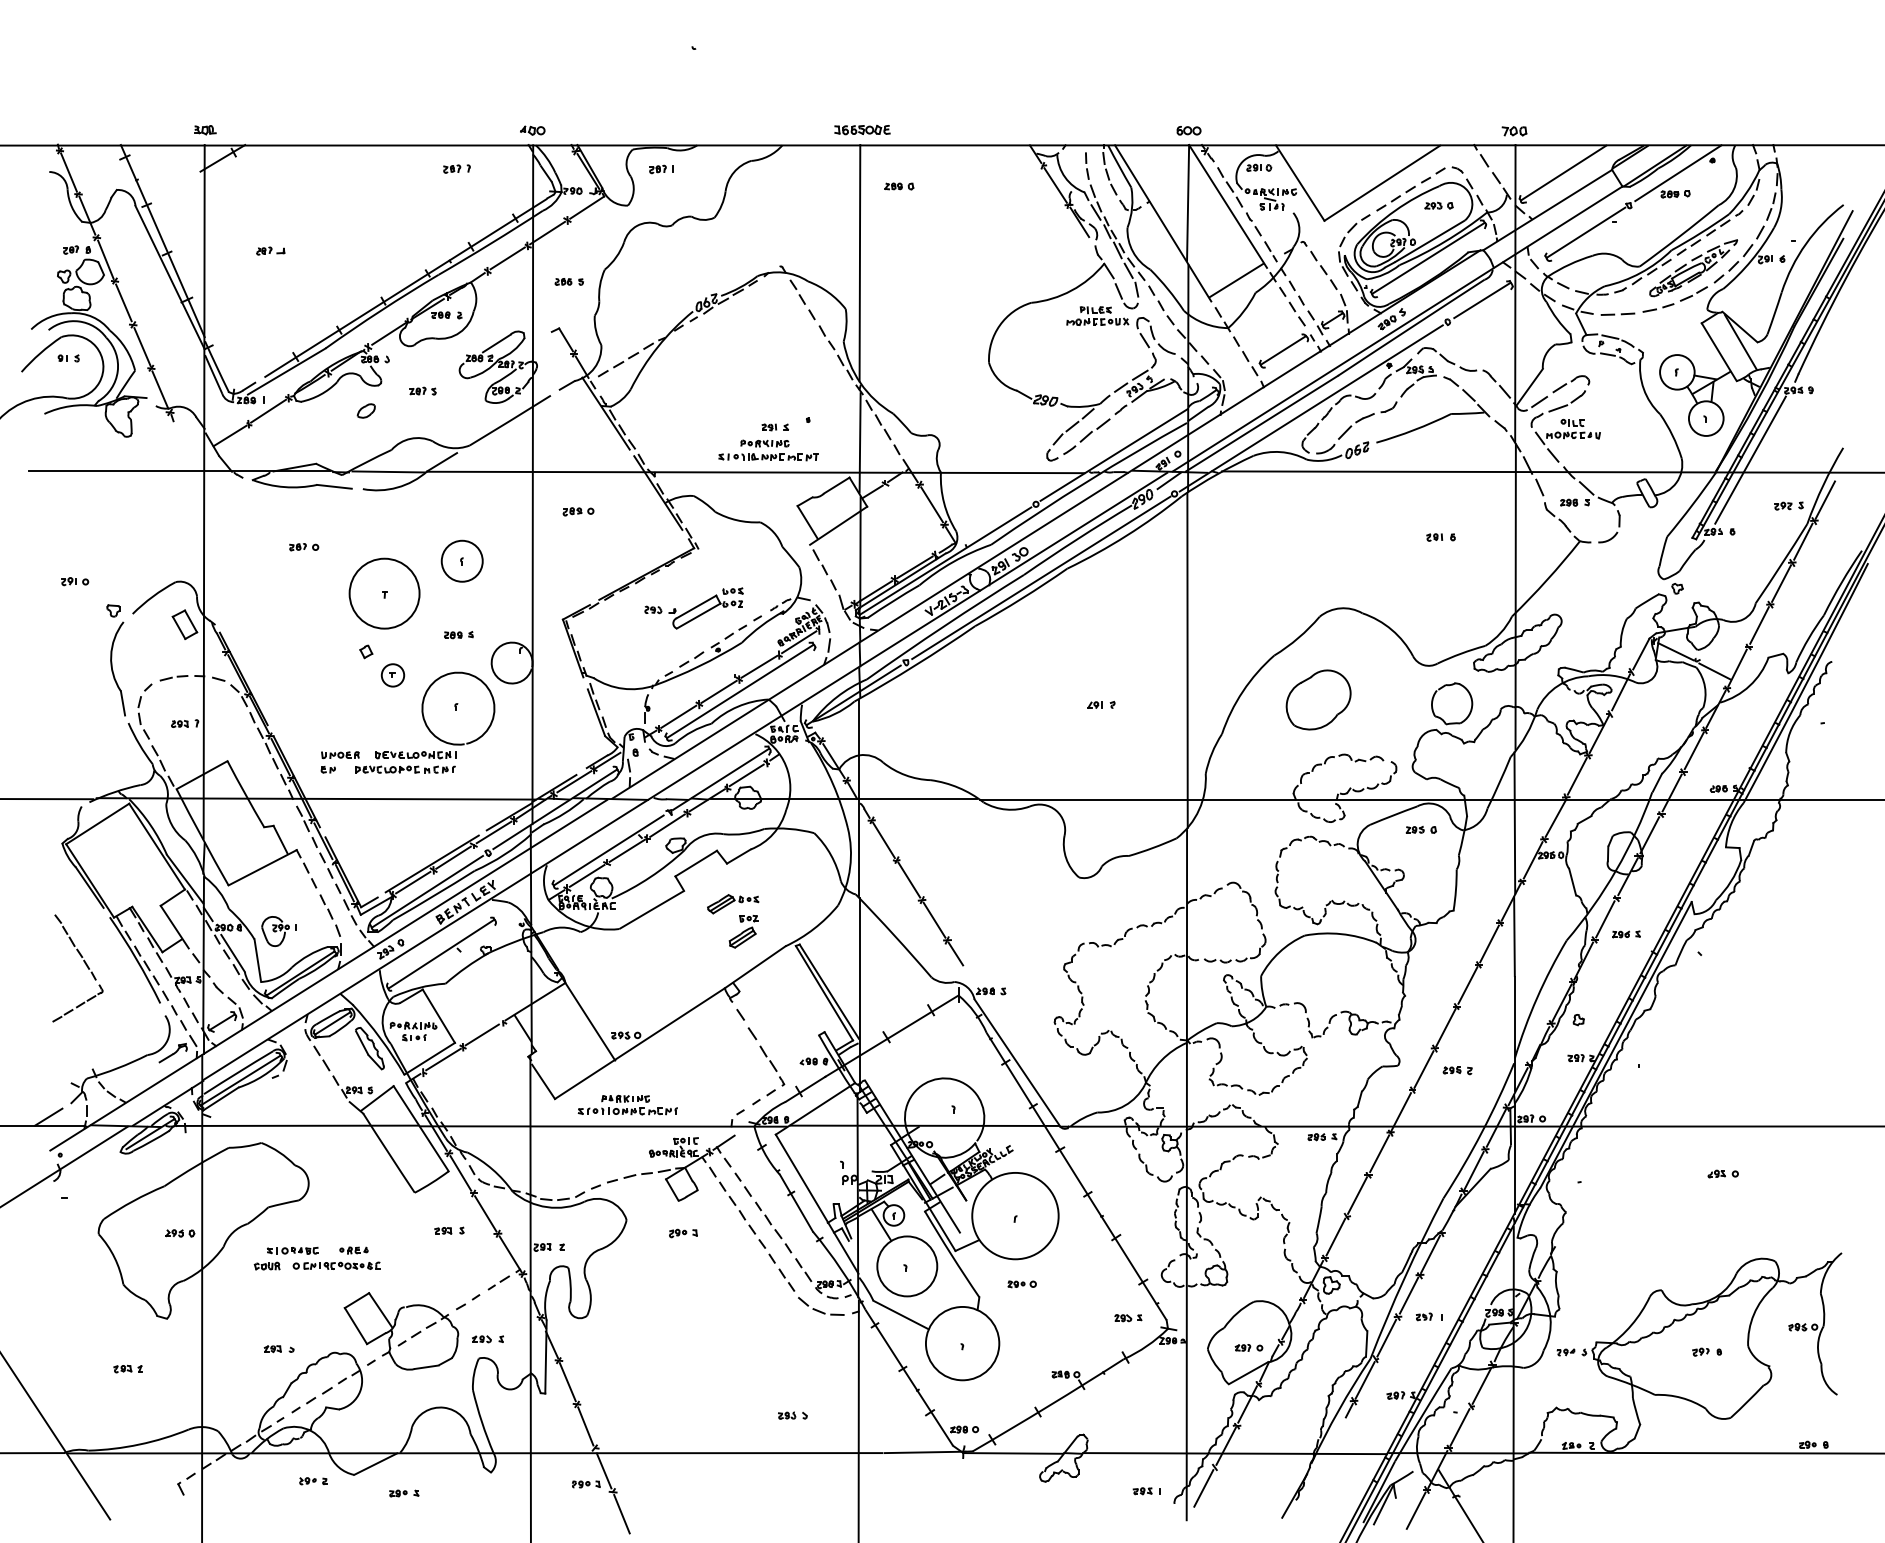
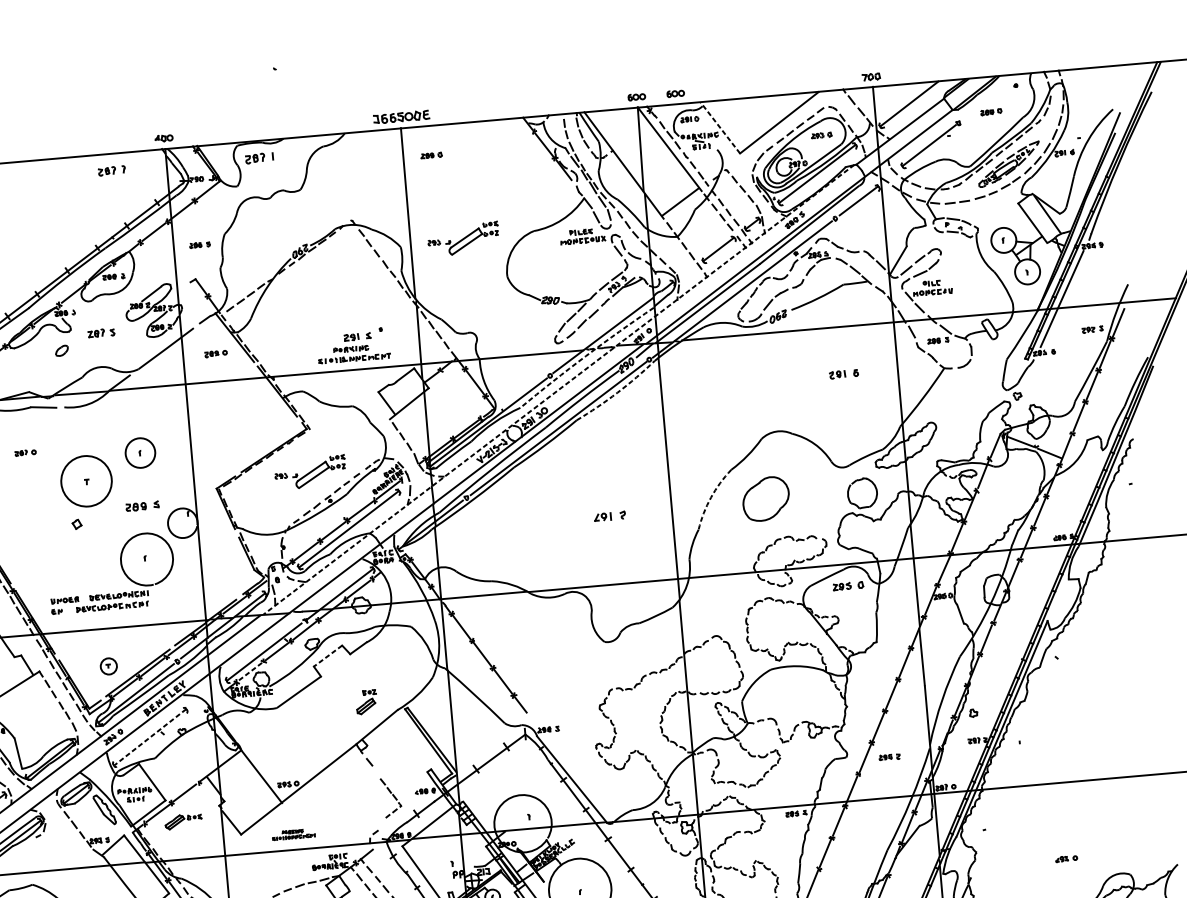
part: (862, 129) -> (401, 116), size x1.4
part: (1242, 130) -> (675, 93), added
part: (456, 168) -> (111, 170), size x1.4
part: (661, 169) -> (259, 158), size x1.6
line: (1678, 173) -> (992, 97), removed
line: (1300, 183) -> (720, 128), solid -> dashed
part: (932, 305) -> (463, 239), added
part: (422, 390) -> (101, 332), size x1.4
part: (774, 427) -> (356, 337), size x1.4
arc: (1087, 481) -> (585, 356), solid -> dashed
part: (578, 511) -> (216, 353), moved
line: (1046, 524) -> (559, 389), solid -> dashed
arc: (1126, 535) -> (617, 392), solid -> dashed
part: (1440, 537) -> (843, 374), size x1.4
part: (458, 635) -> (142, 506), size x1.6
part: (392, 675) -> (108, 666), moved
arc: (1242, 691) -> (710, 497), solid -> dashed
part: (1101, 704) -> (609, 515), size x1.6
part: (1420, 829) -> (847, 585), size x1.4
line: (695, 863) -> (327, 656), solid -> dashed
line: (586, 876) -> (249, 672), solid -> dashed
part: (733, 904) -> (183, 821), moved
part: (278, 931) -> (31, 731), removed
part: (1626, 934) -> (1002, 648), removed
line: (441, 954) -> (150, 737), solid -> dashed
part: (766, 1066) -> (391, 797), size x0.7
part: (627, 1105) -> (293, 834), size x0.6
part: (1722, 1173) -> (1066, 858), moved

